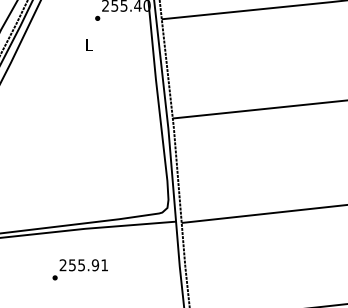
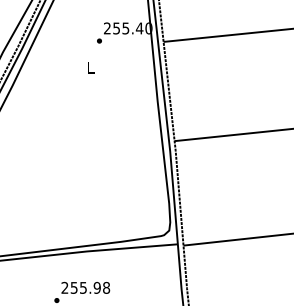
text: (104, 265) -> (106, 288), 255.91 -> 255.98

